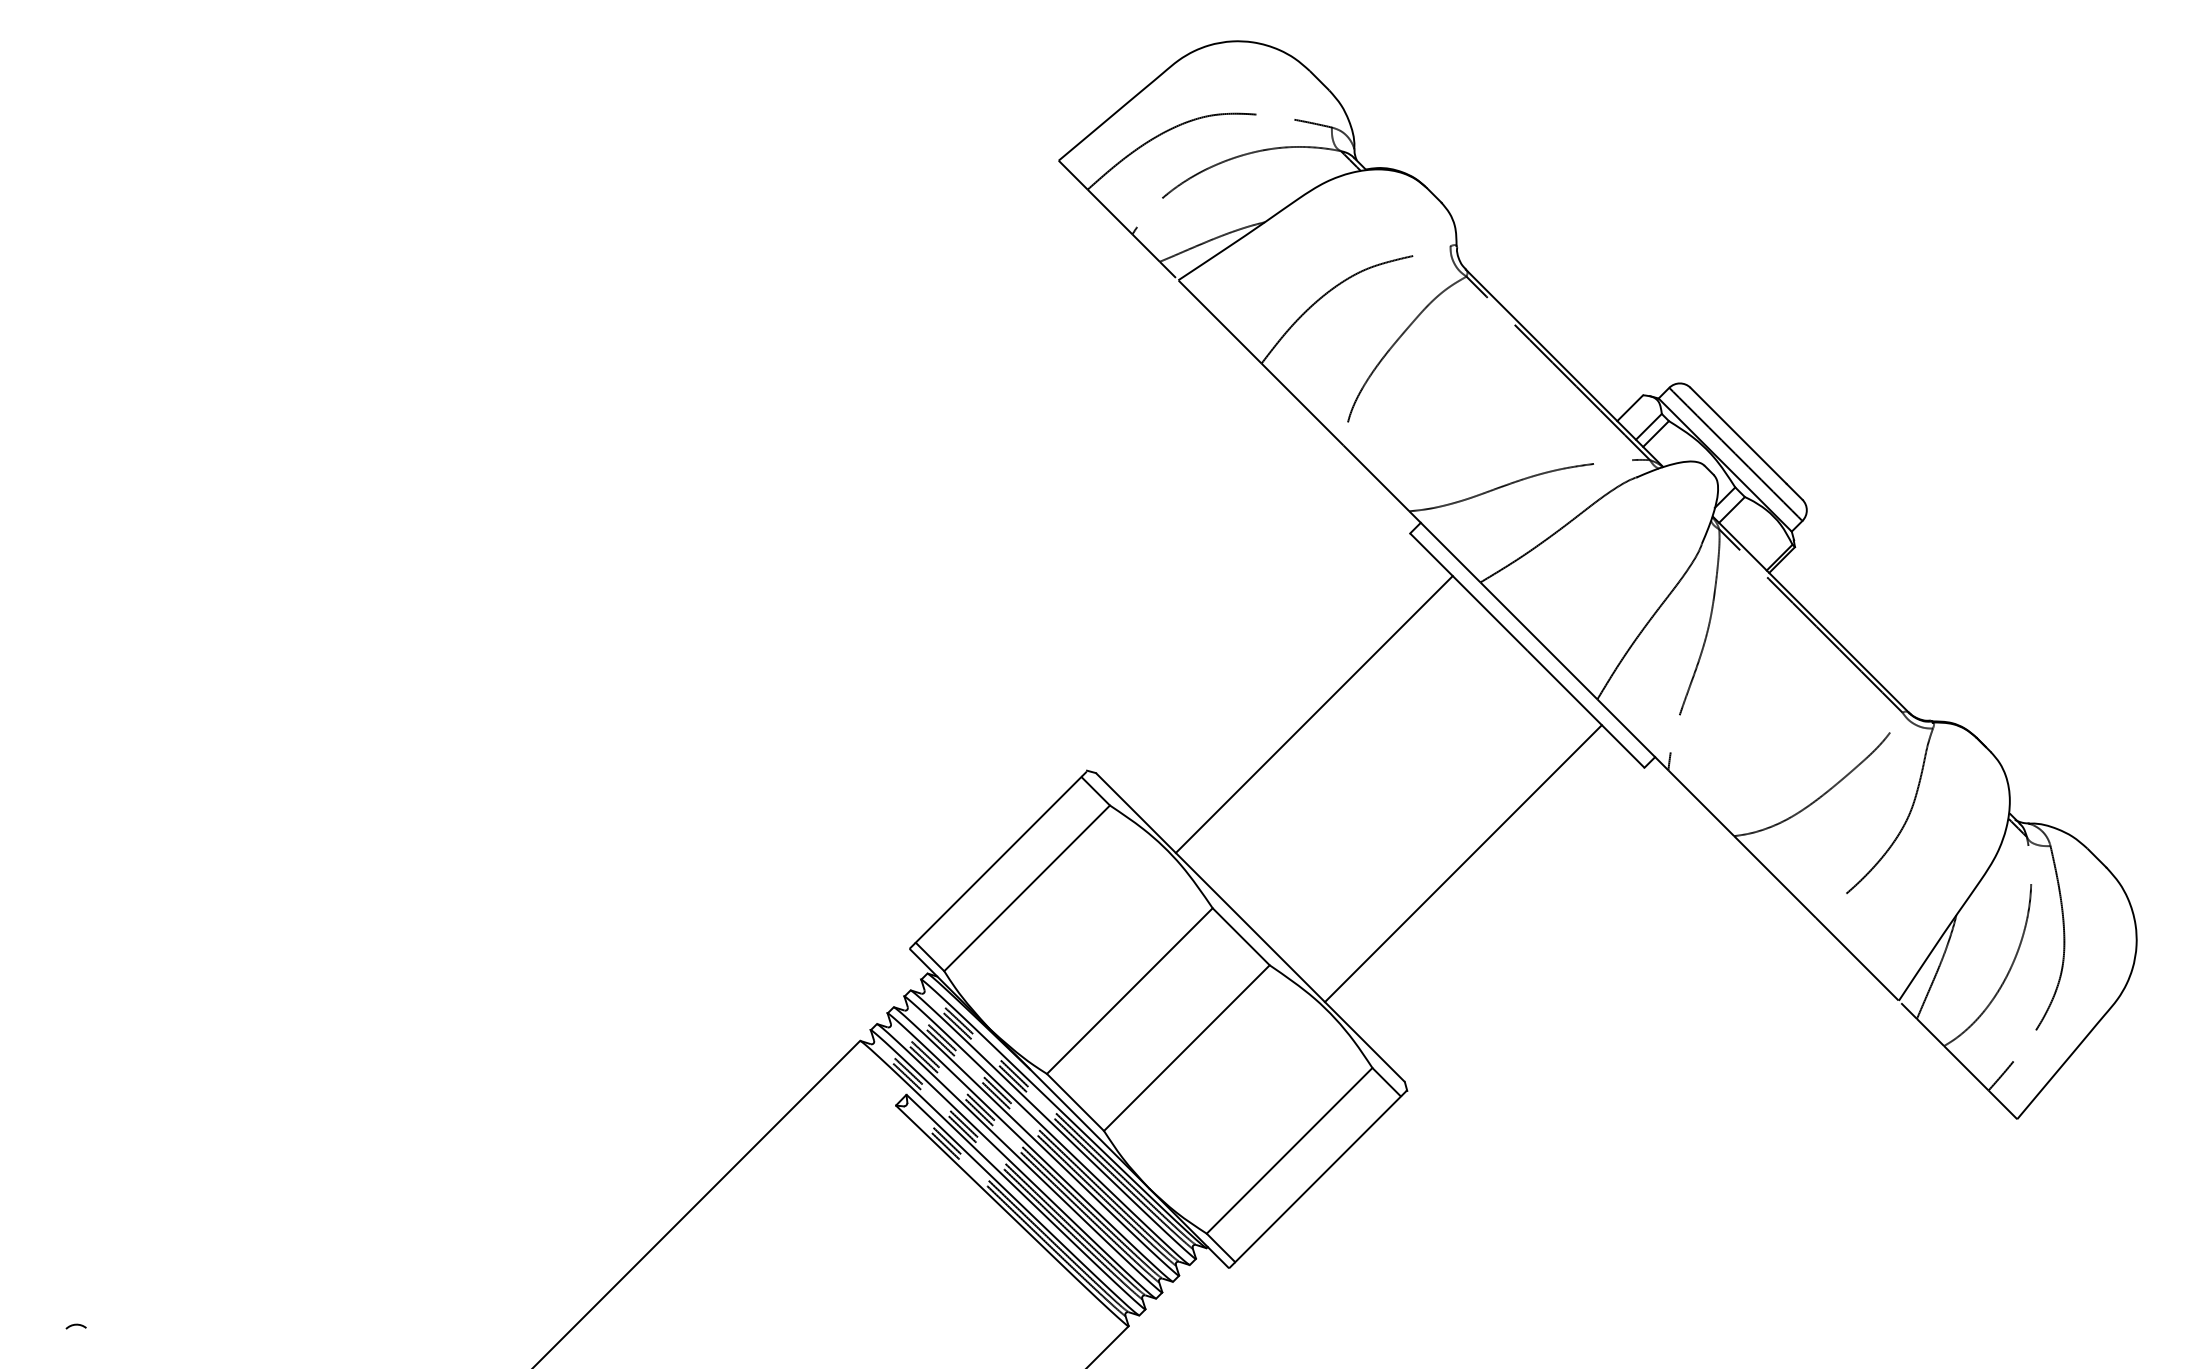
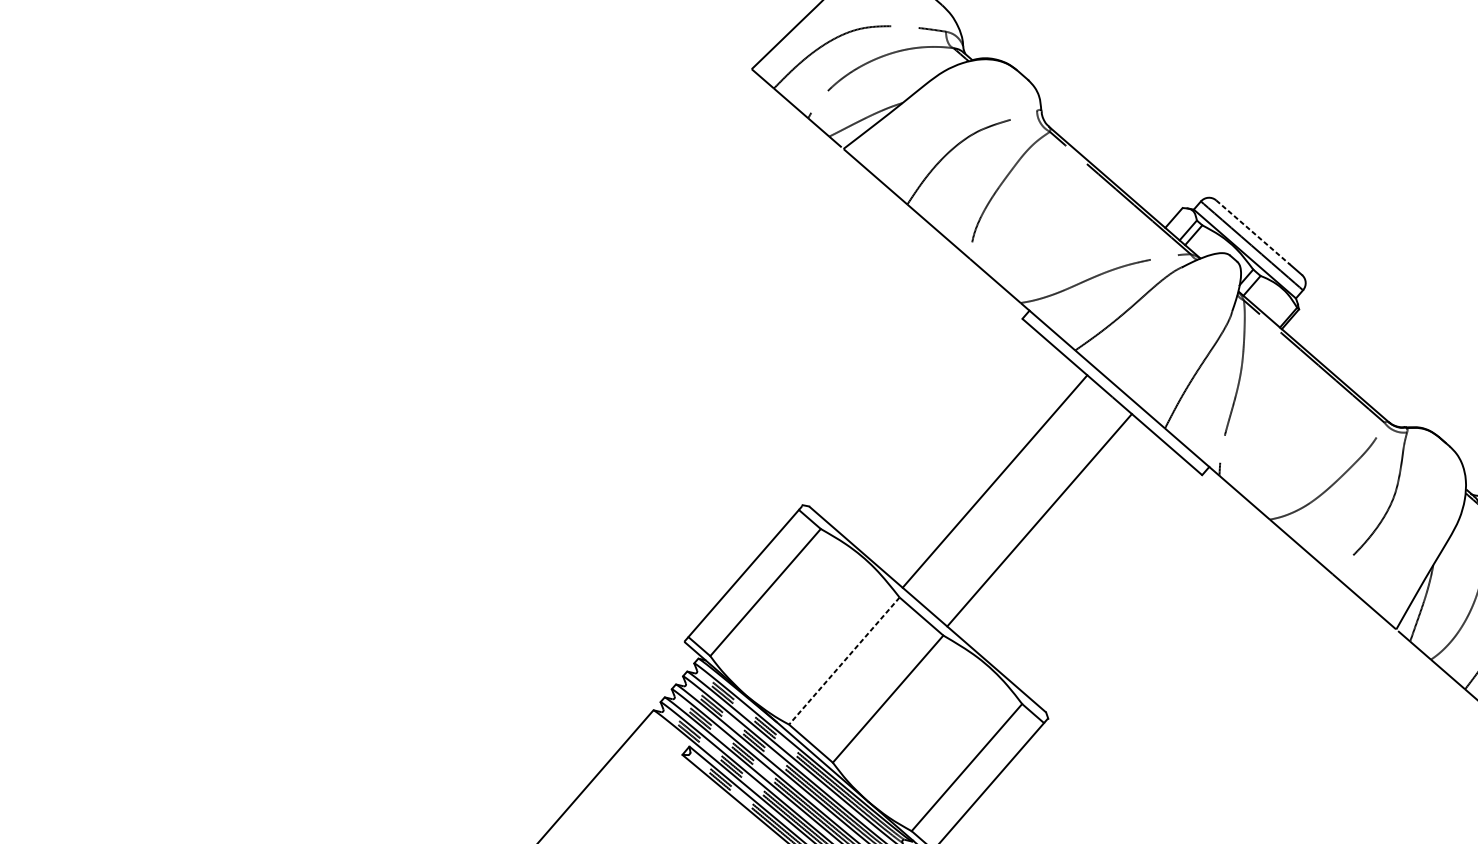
line: (1738, 435) -> (1252, 232), solid -> dashed
line: (1313, 714) -> (994, 481), moved
line: (1463, 863) -> (1039, 520), moved
line: (1129, 991) -> (844, 661), solid -> dashed

